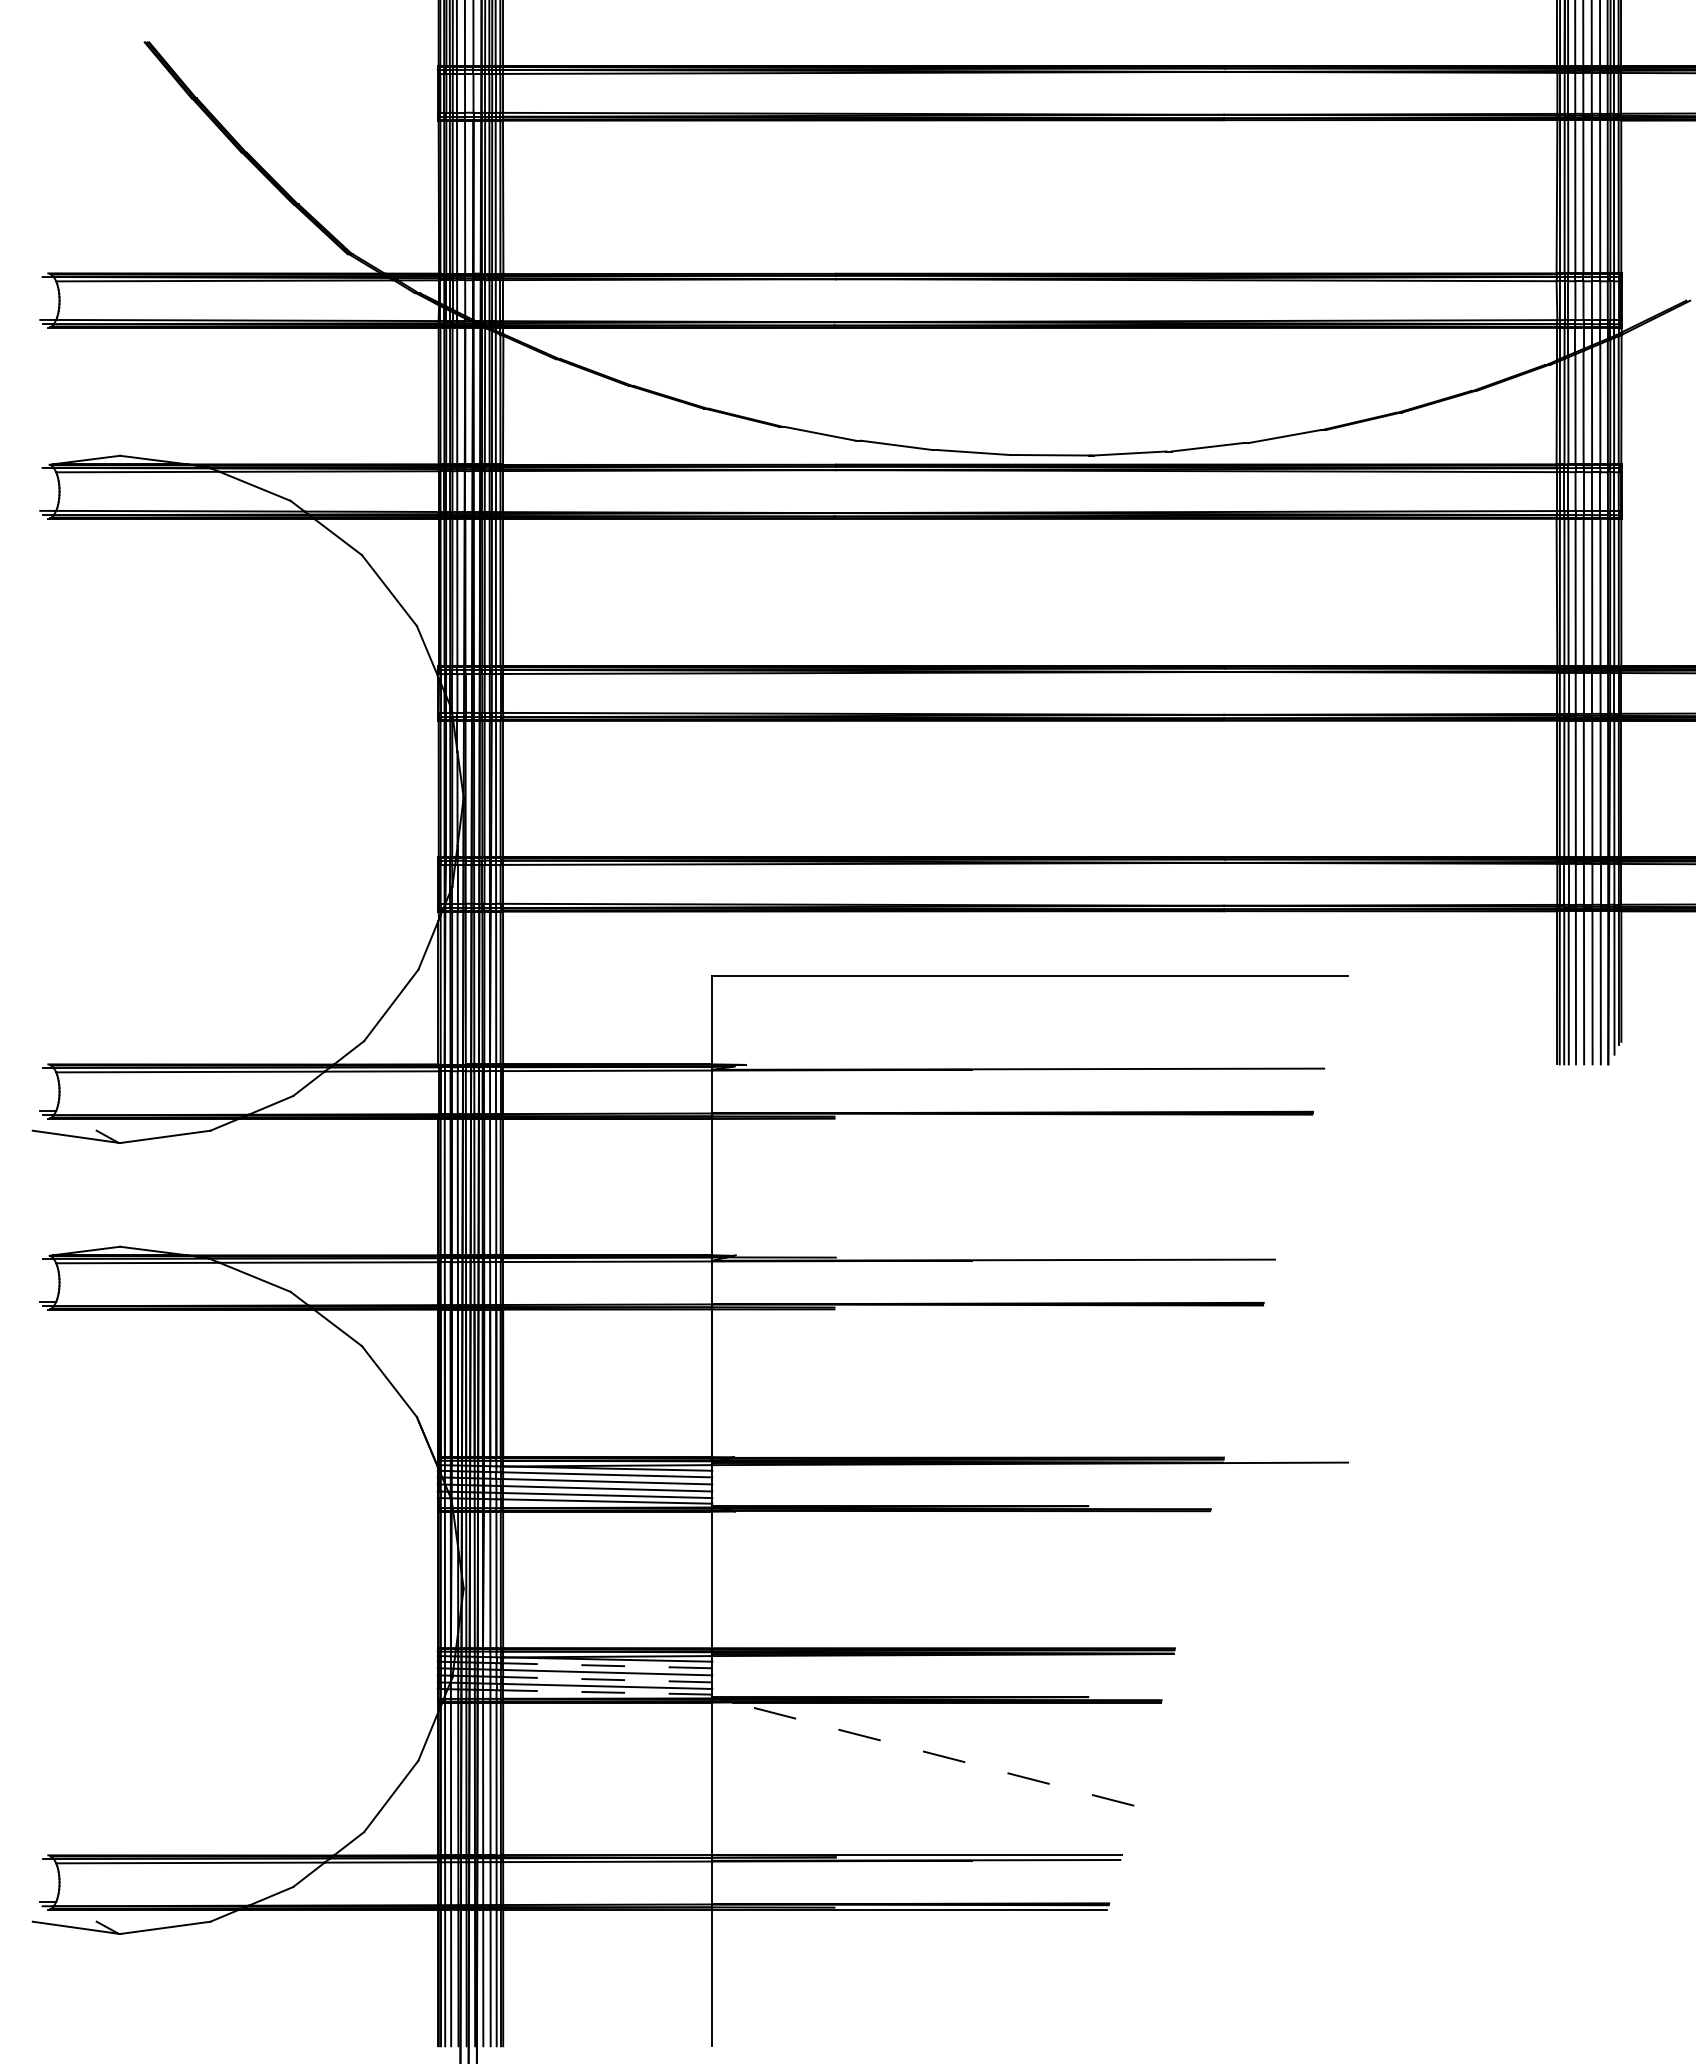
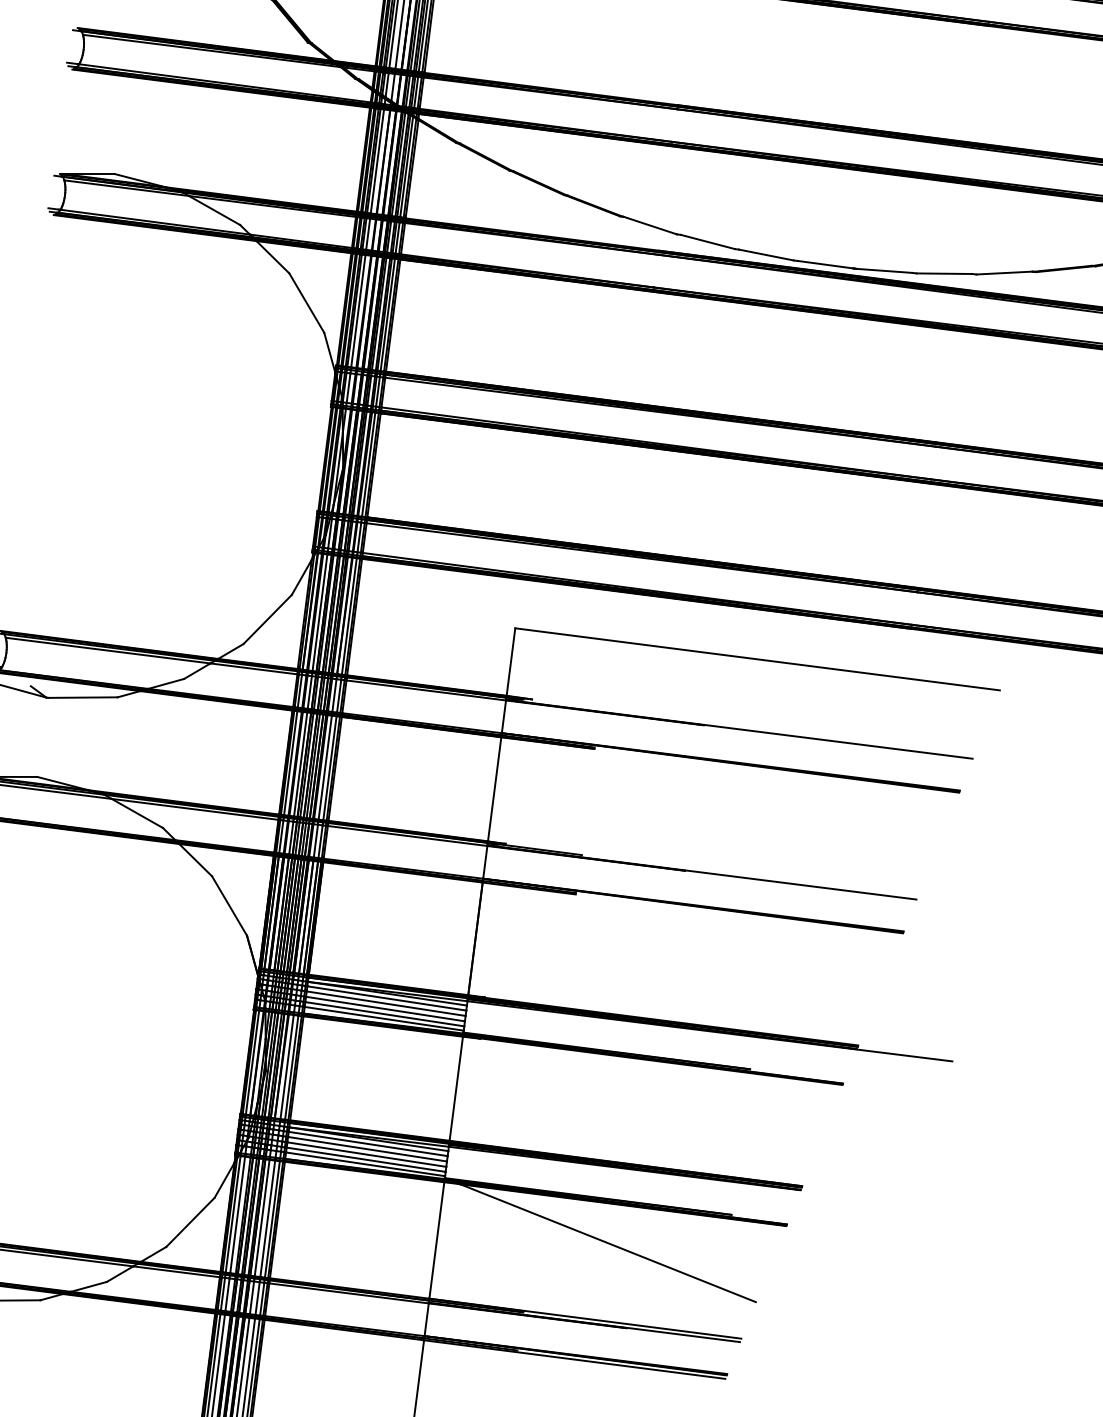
line: (607, 1665) -> (368, 1143), dashed -> solid
line: (607, 1679) -> (366, 1154), dashed -> solid
line: (607, 1692) -> (365, 1164), dashed -> solid
line: (933, 1754) -> (607, 1243), dashed -> solid

